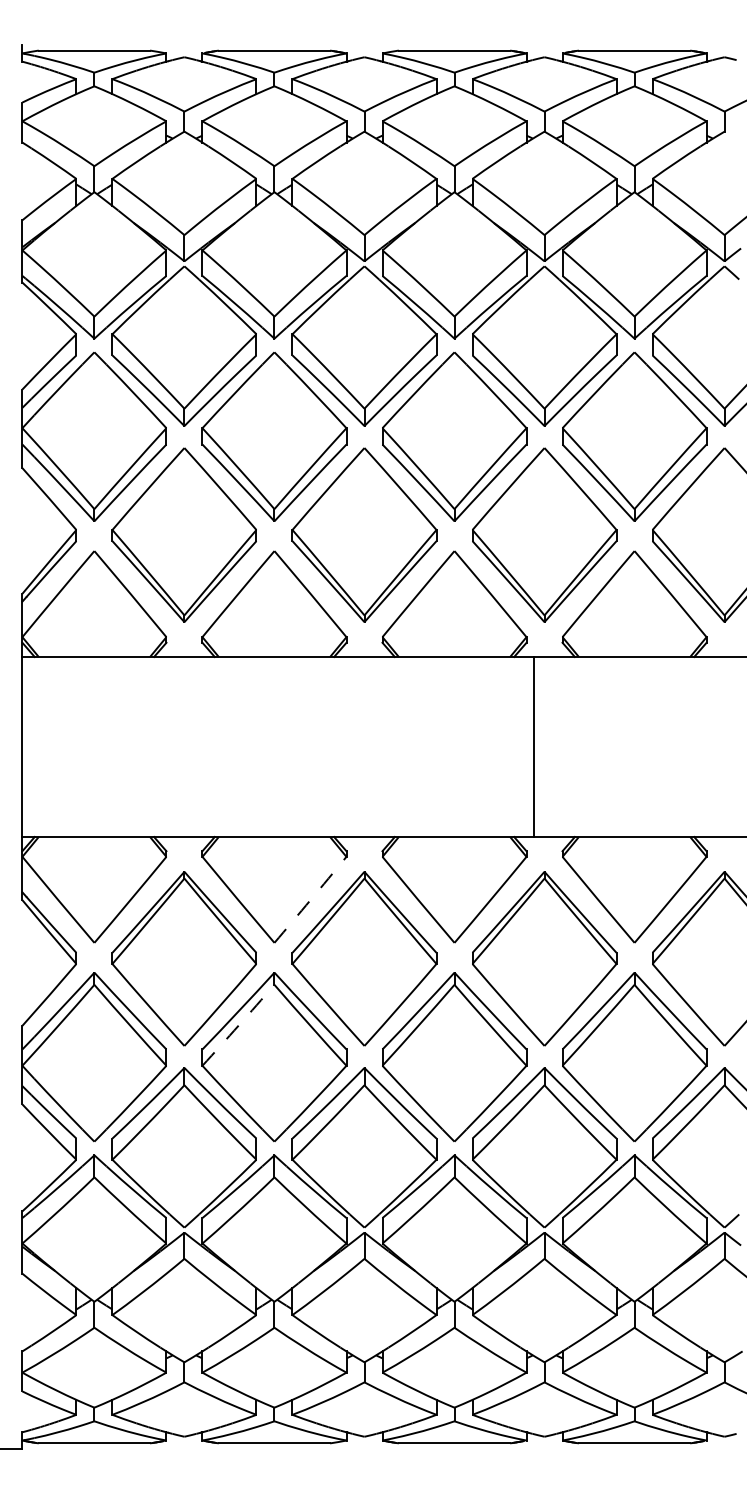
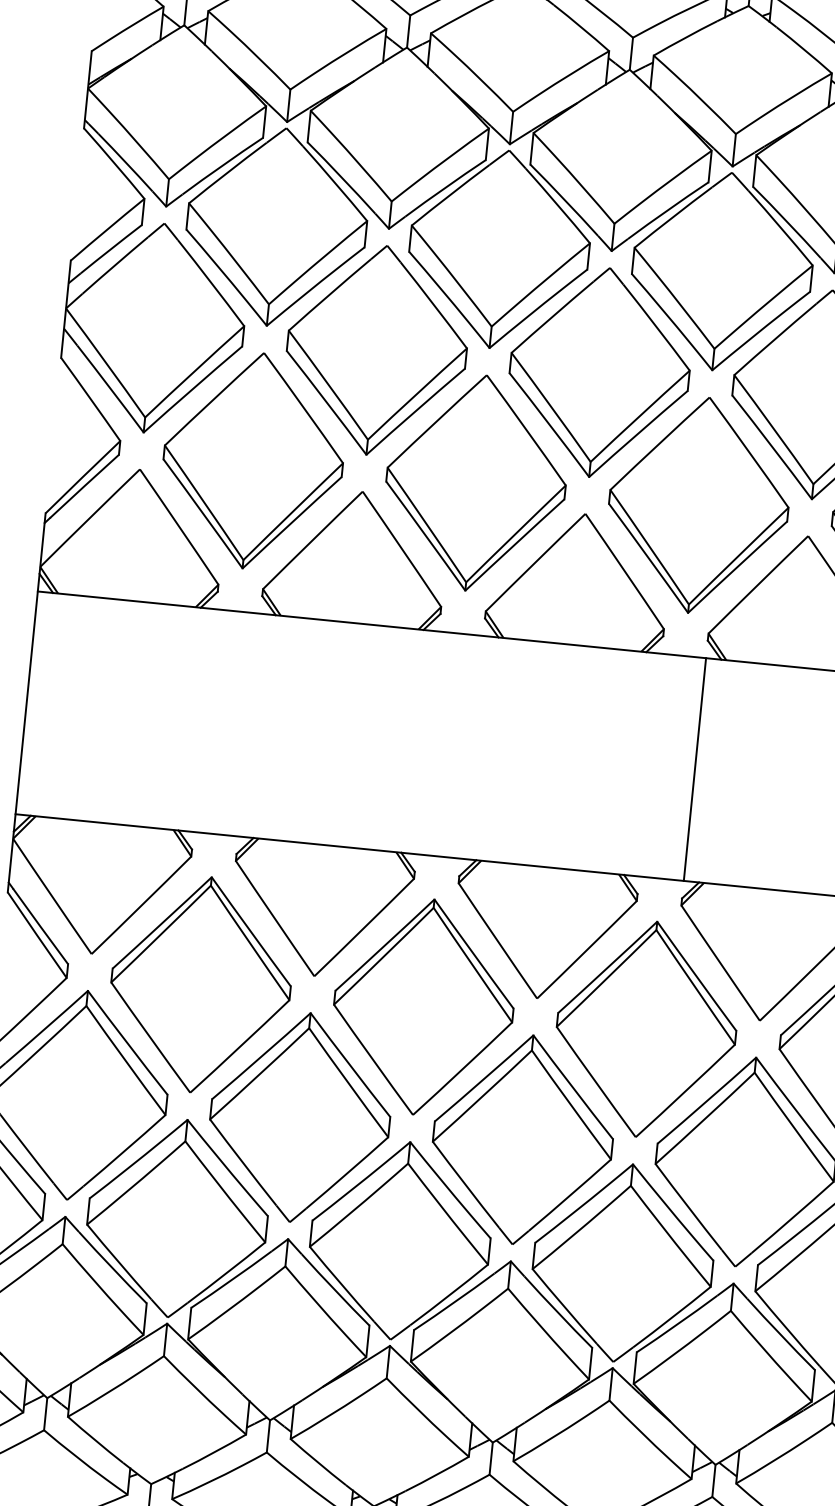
line: (533, 746) -> (694, 768), moved
arc: (310, 900) -> (364, 928), dashed -> solid
arc: (238, 1025) -> (259, 1074), dashed -> solid

